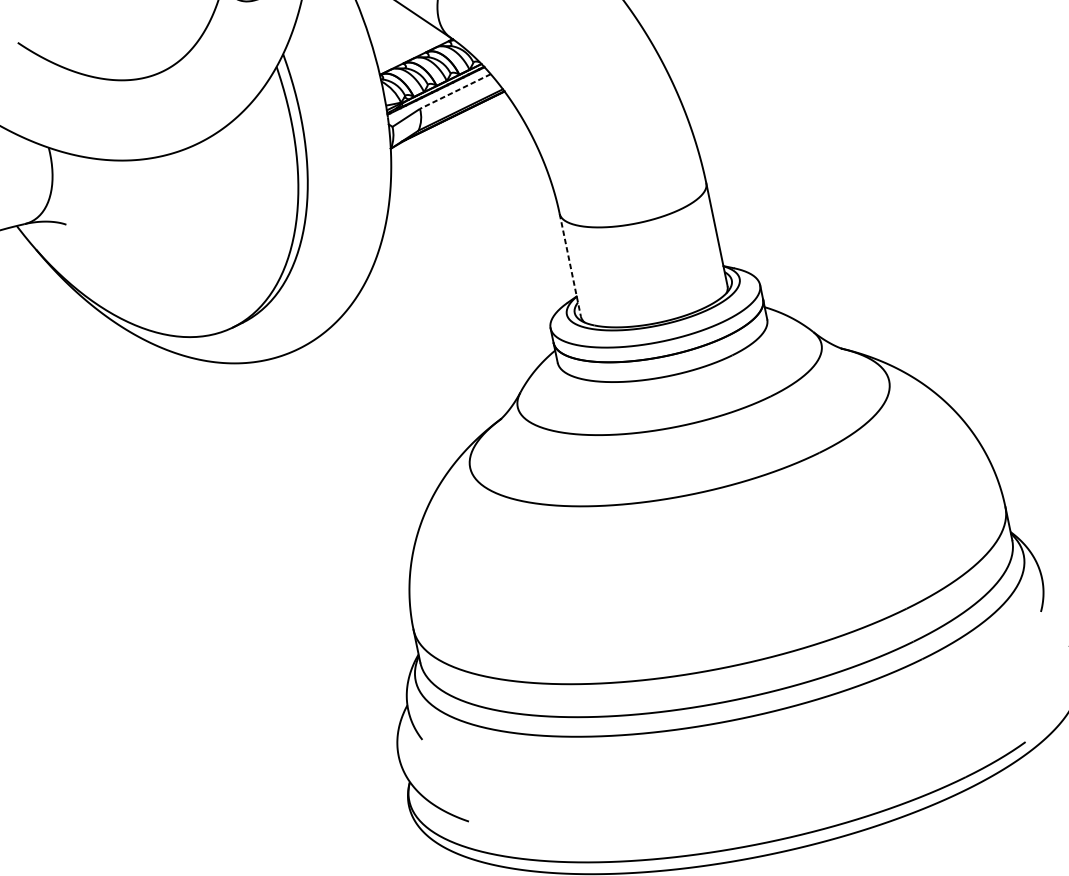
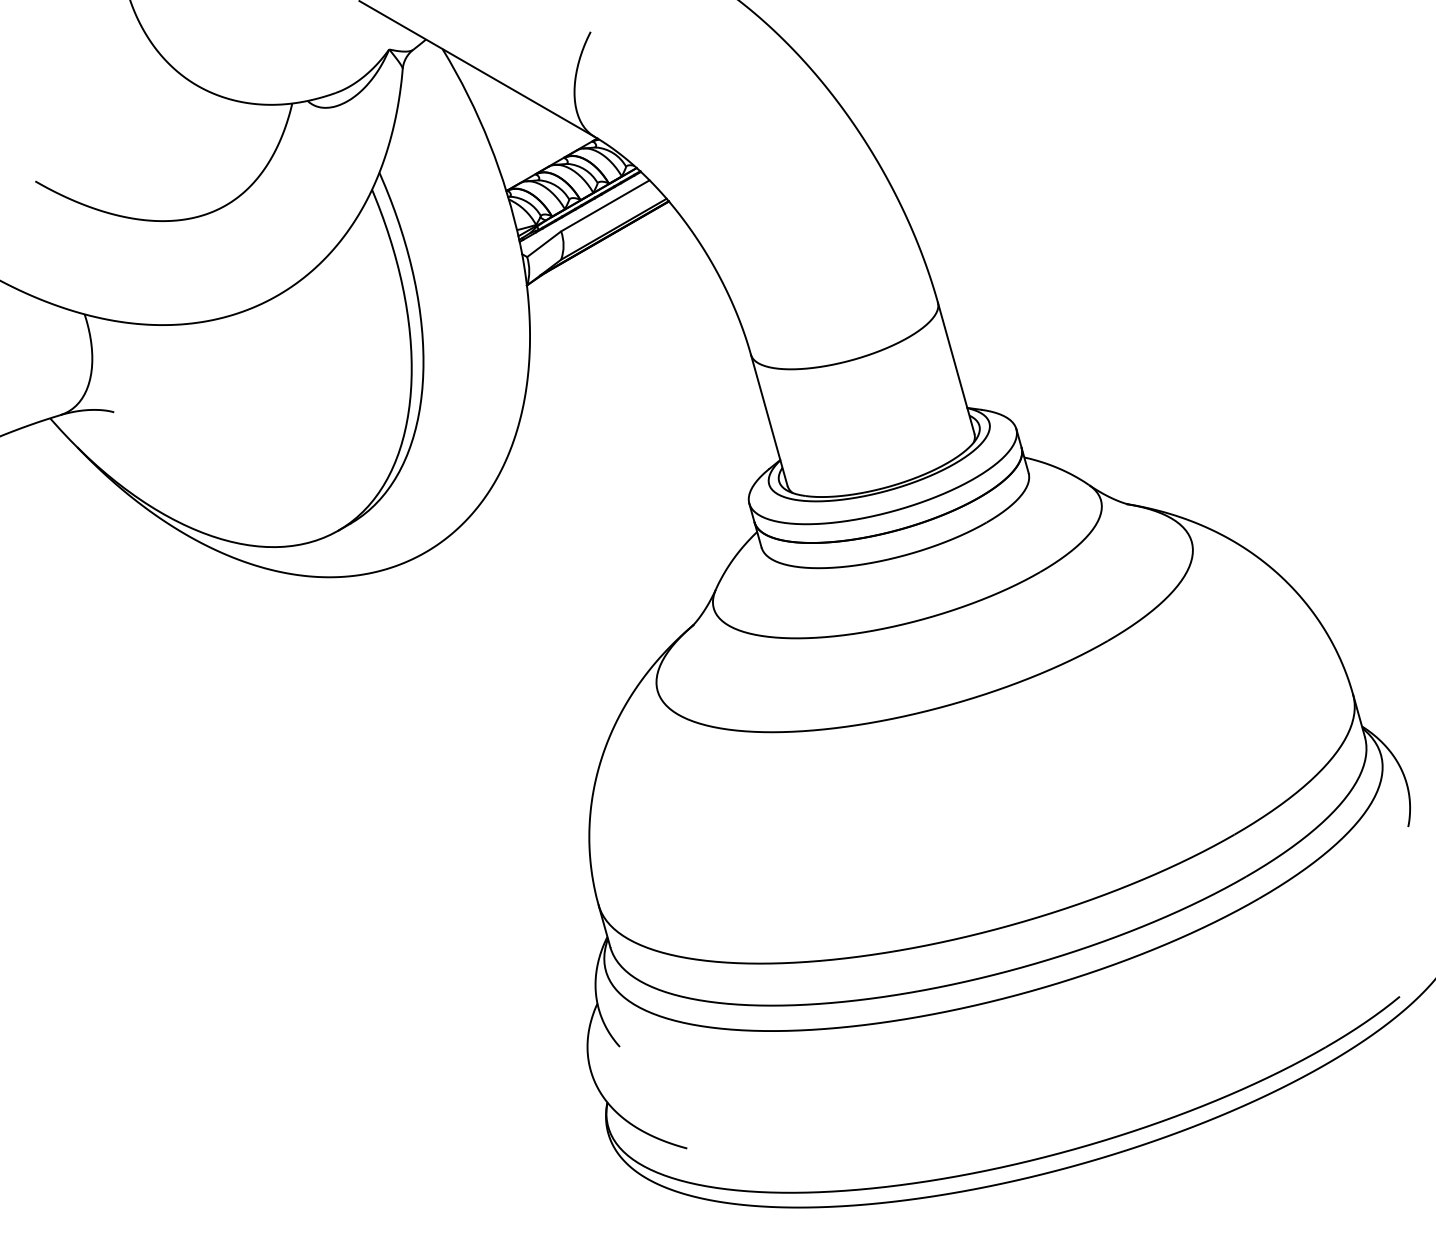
line: (454, 91) -> (604, 206), dashed -> solid
line: (570, 265) -> (769, 420), dashed -> solid

